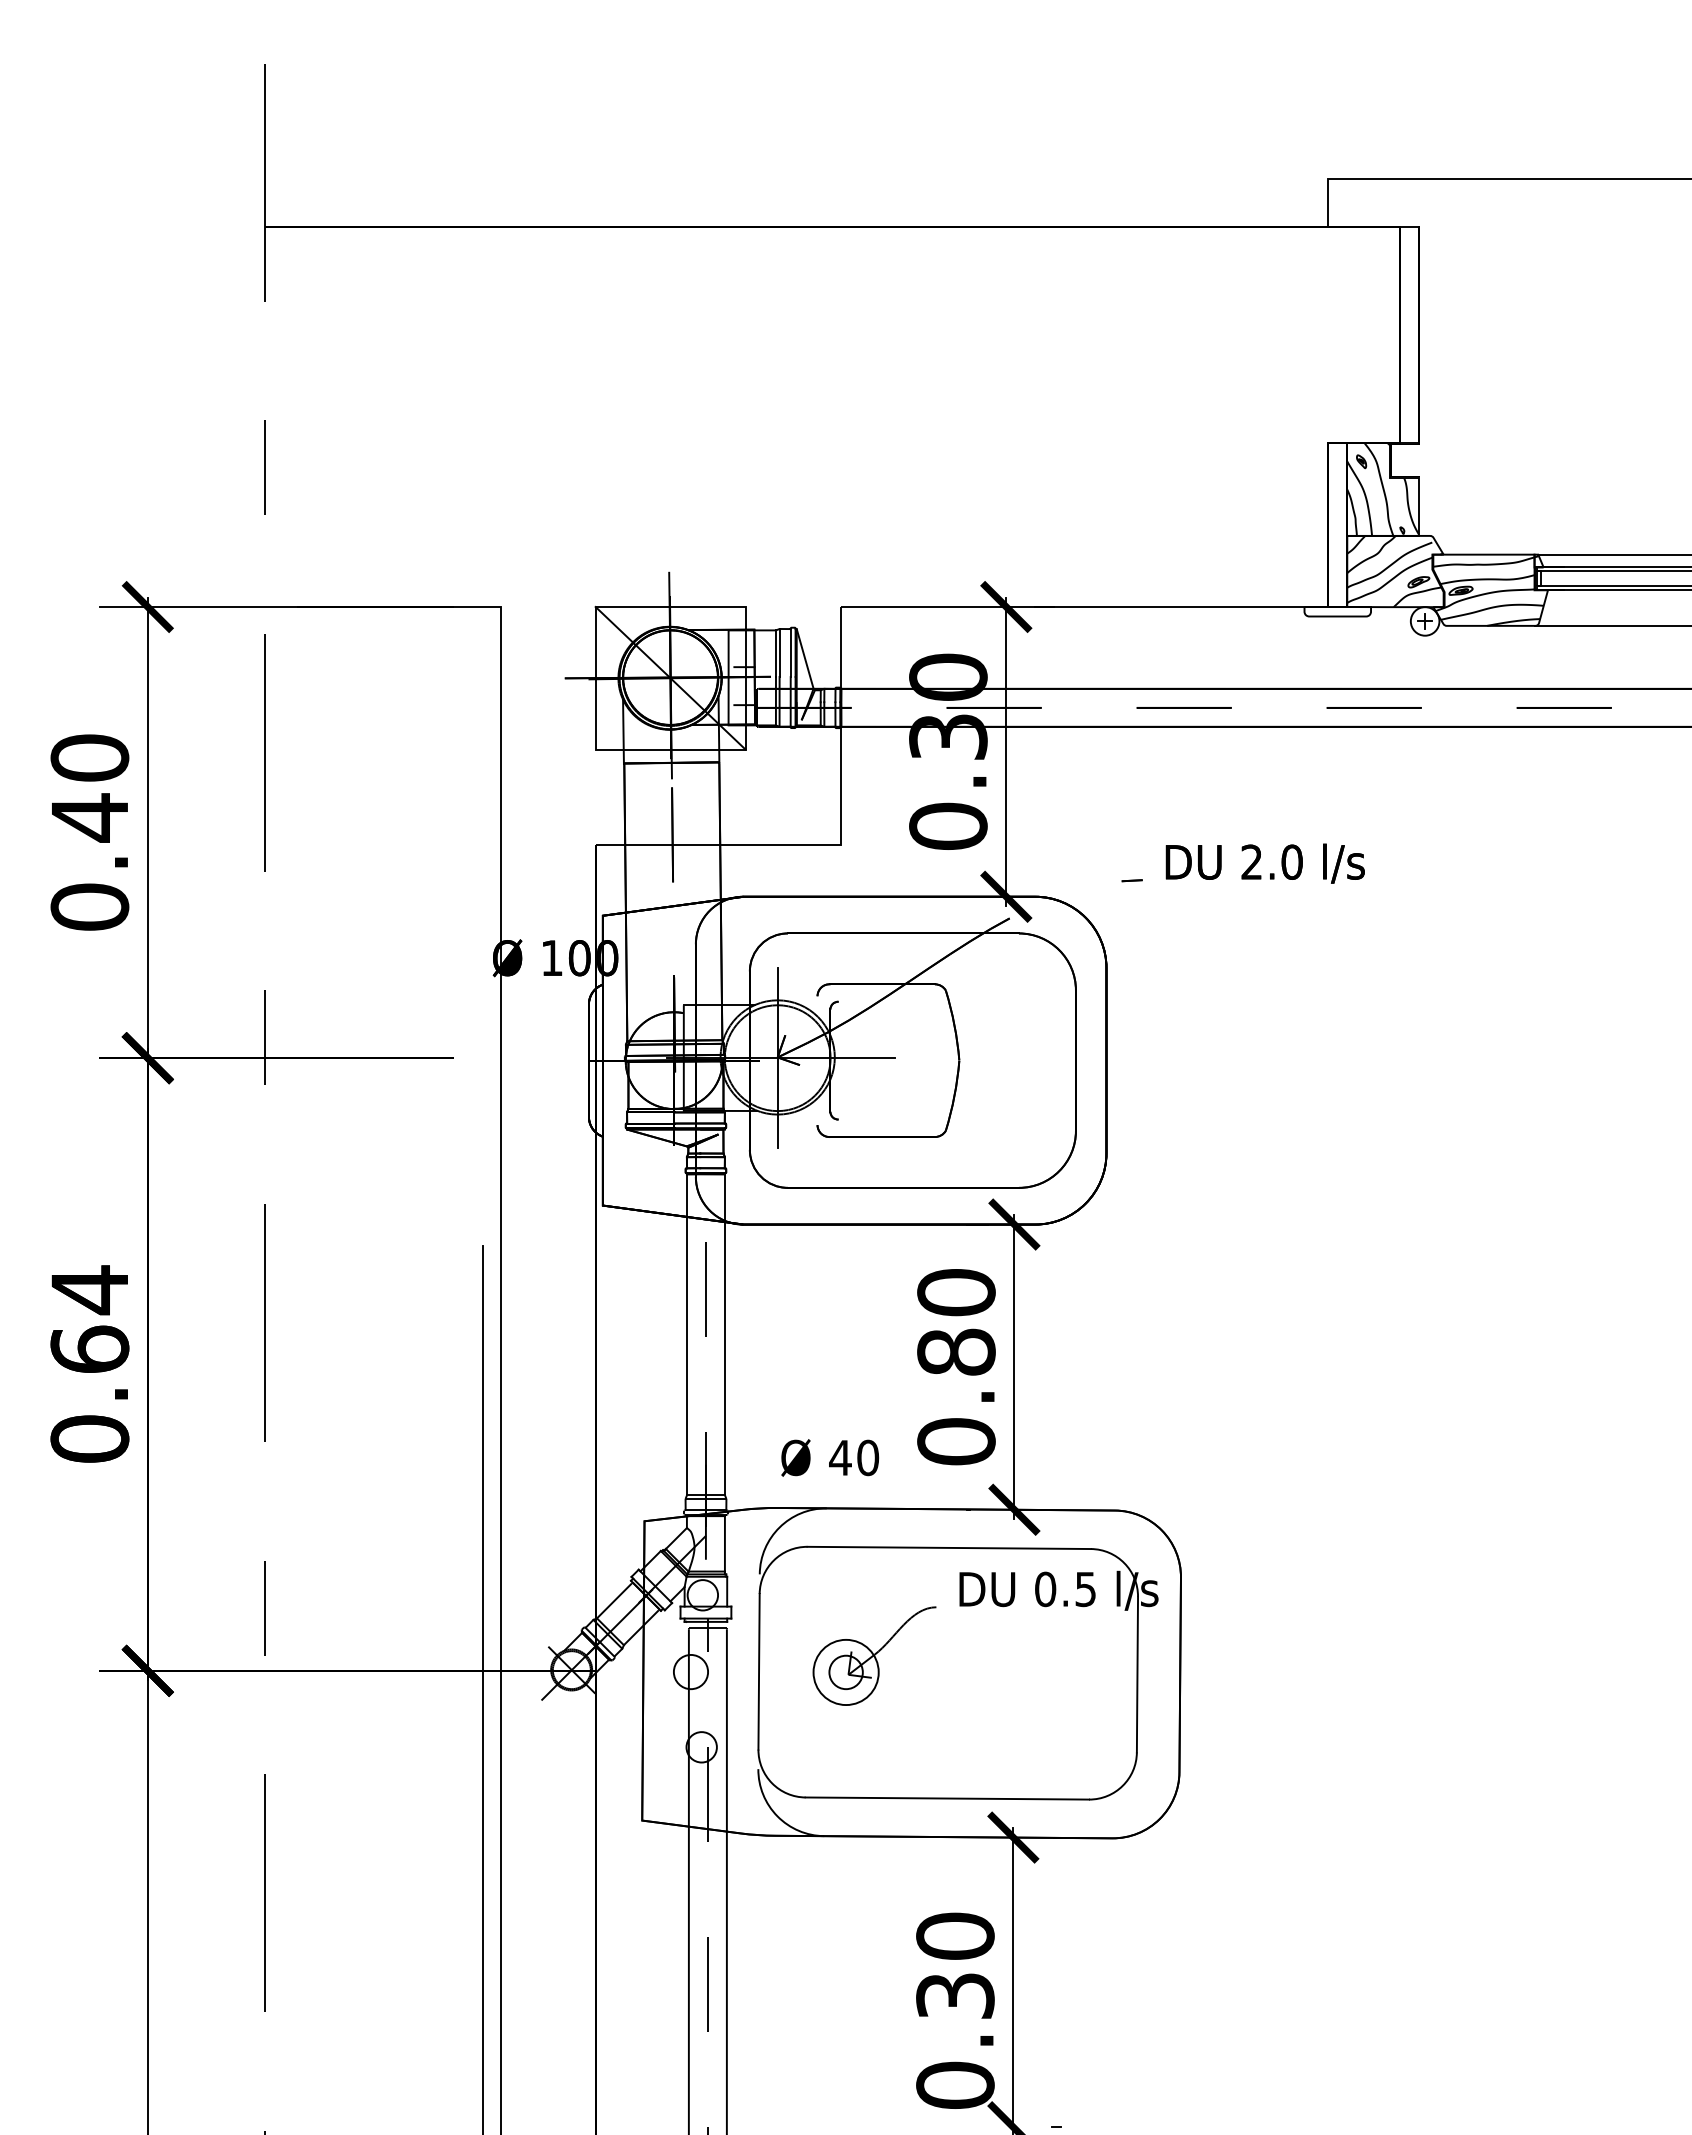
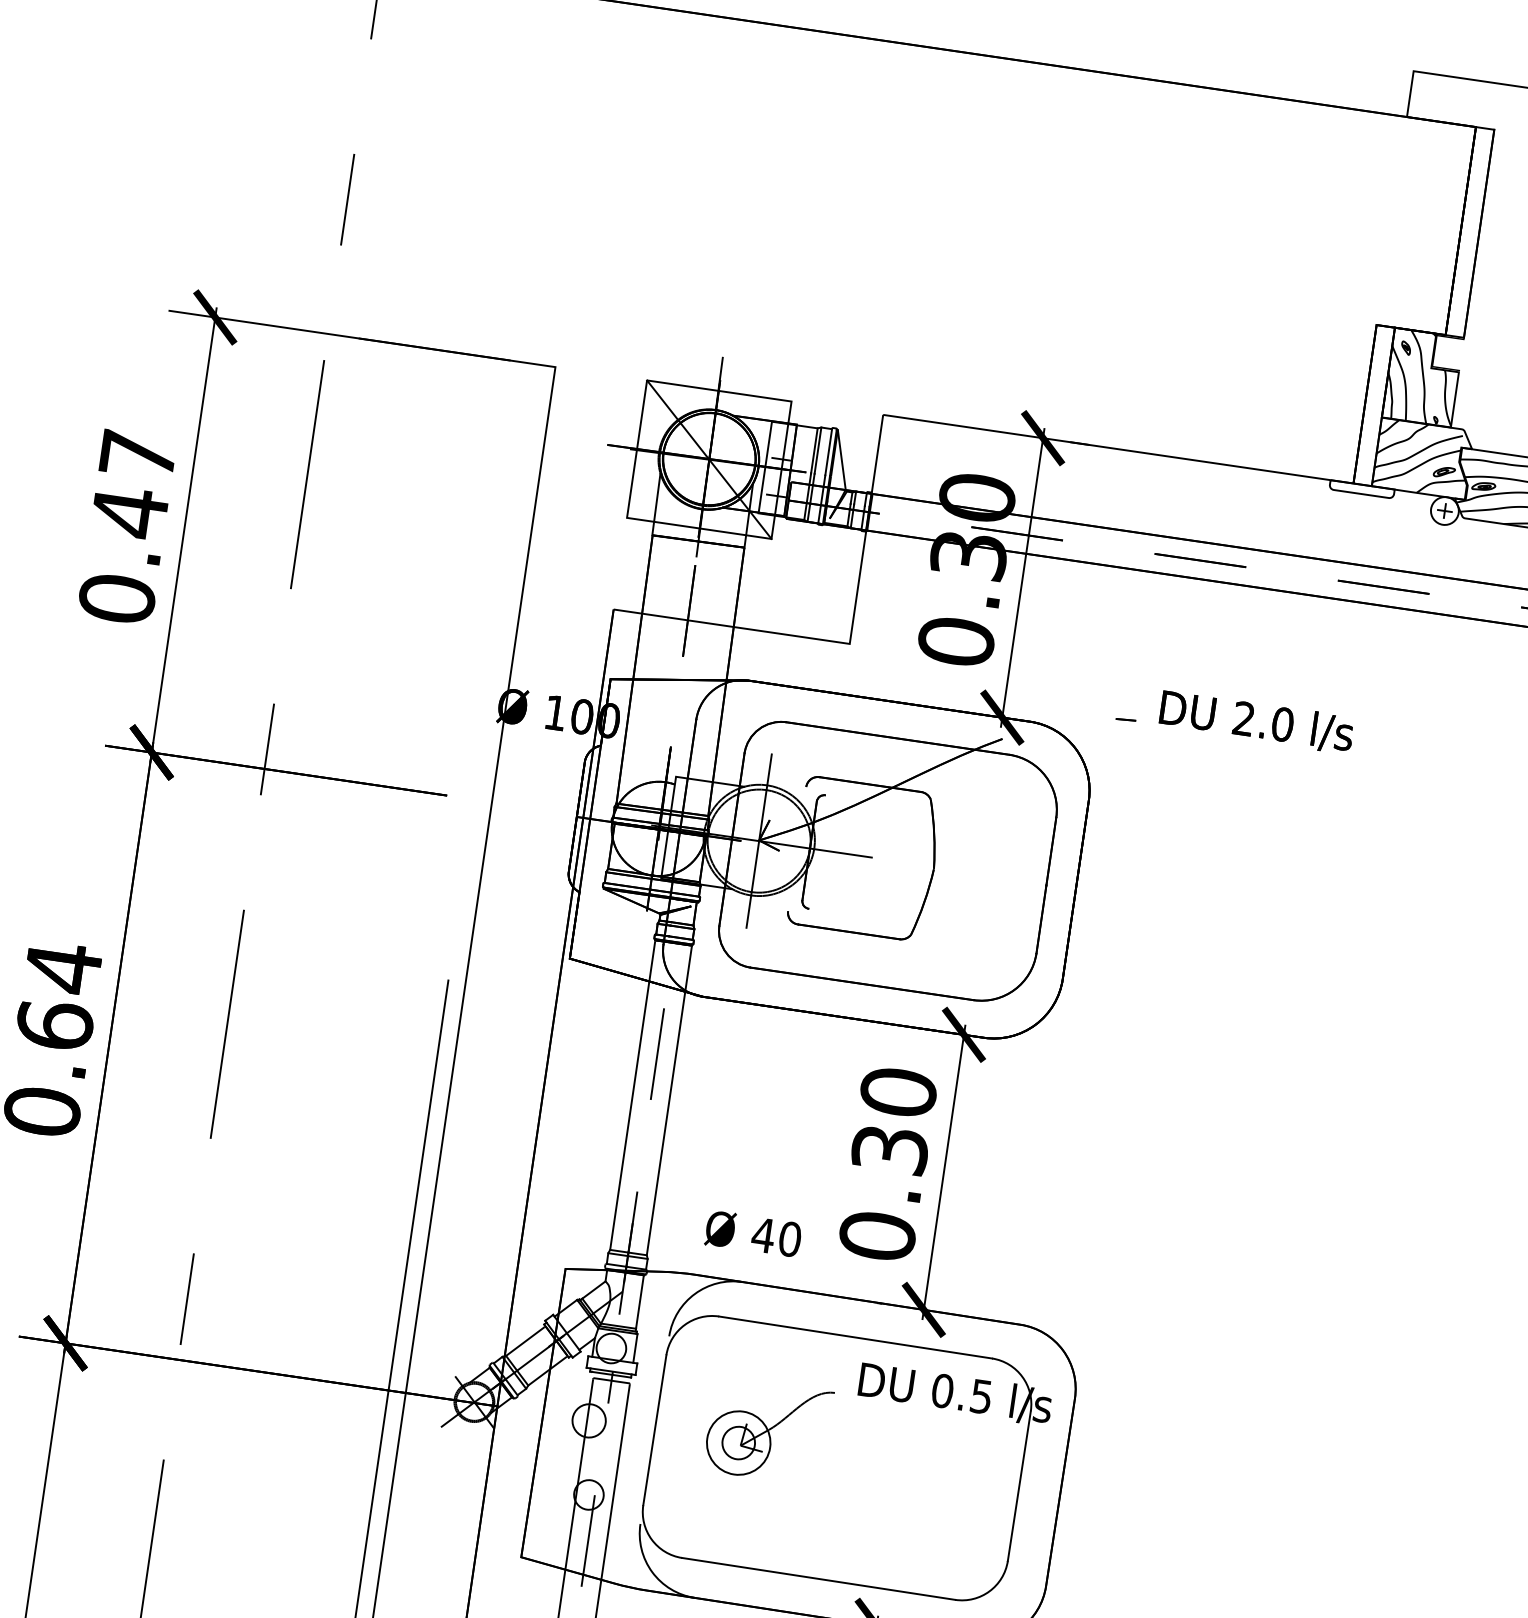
text: (89, 757) -> (137, 454), 0.40 -> 0.47
text: (956, 1351) -> (890, 1149), 0.80 -> 0.30

